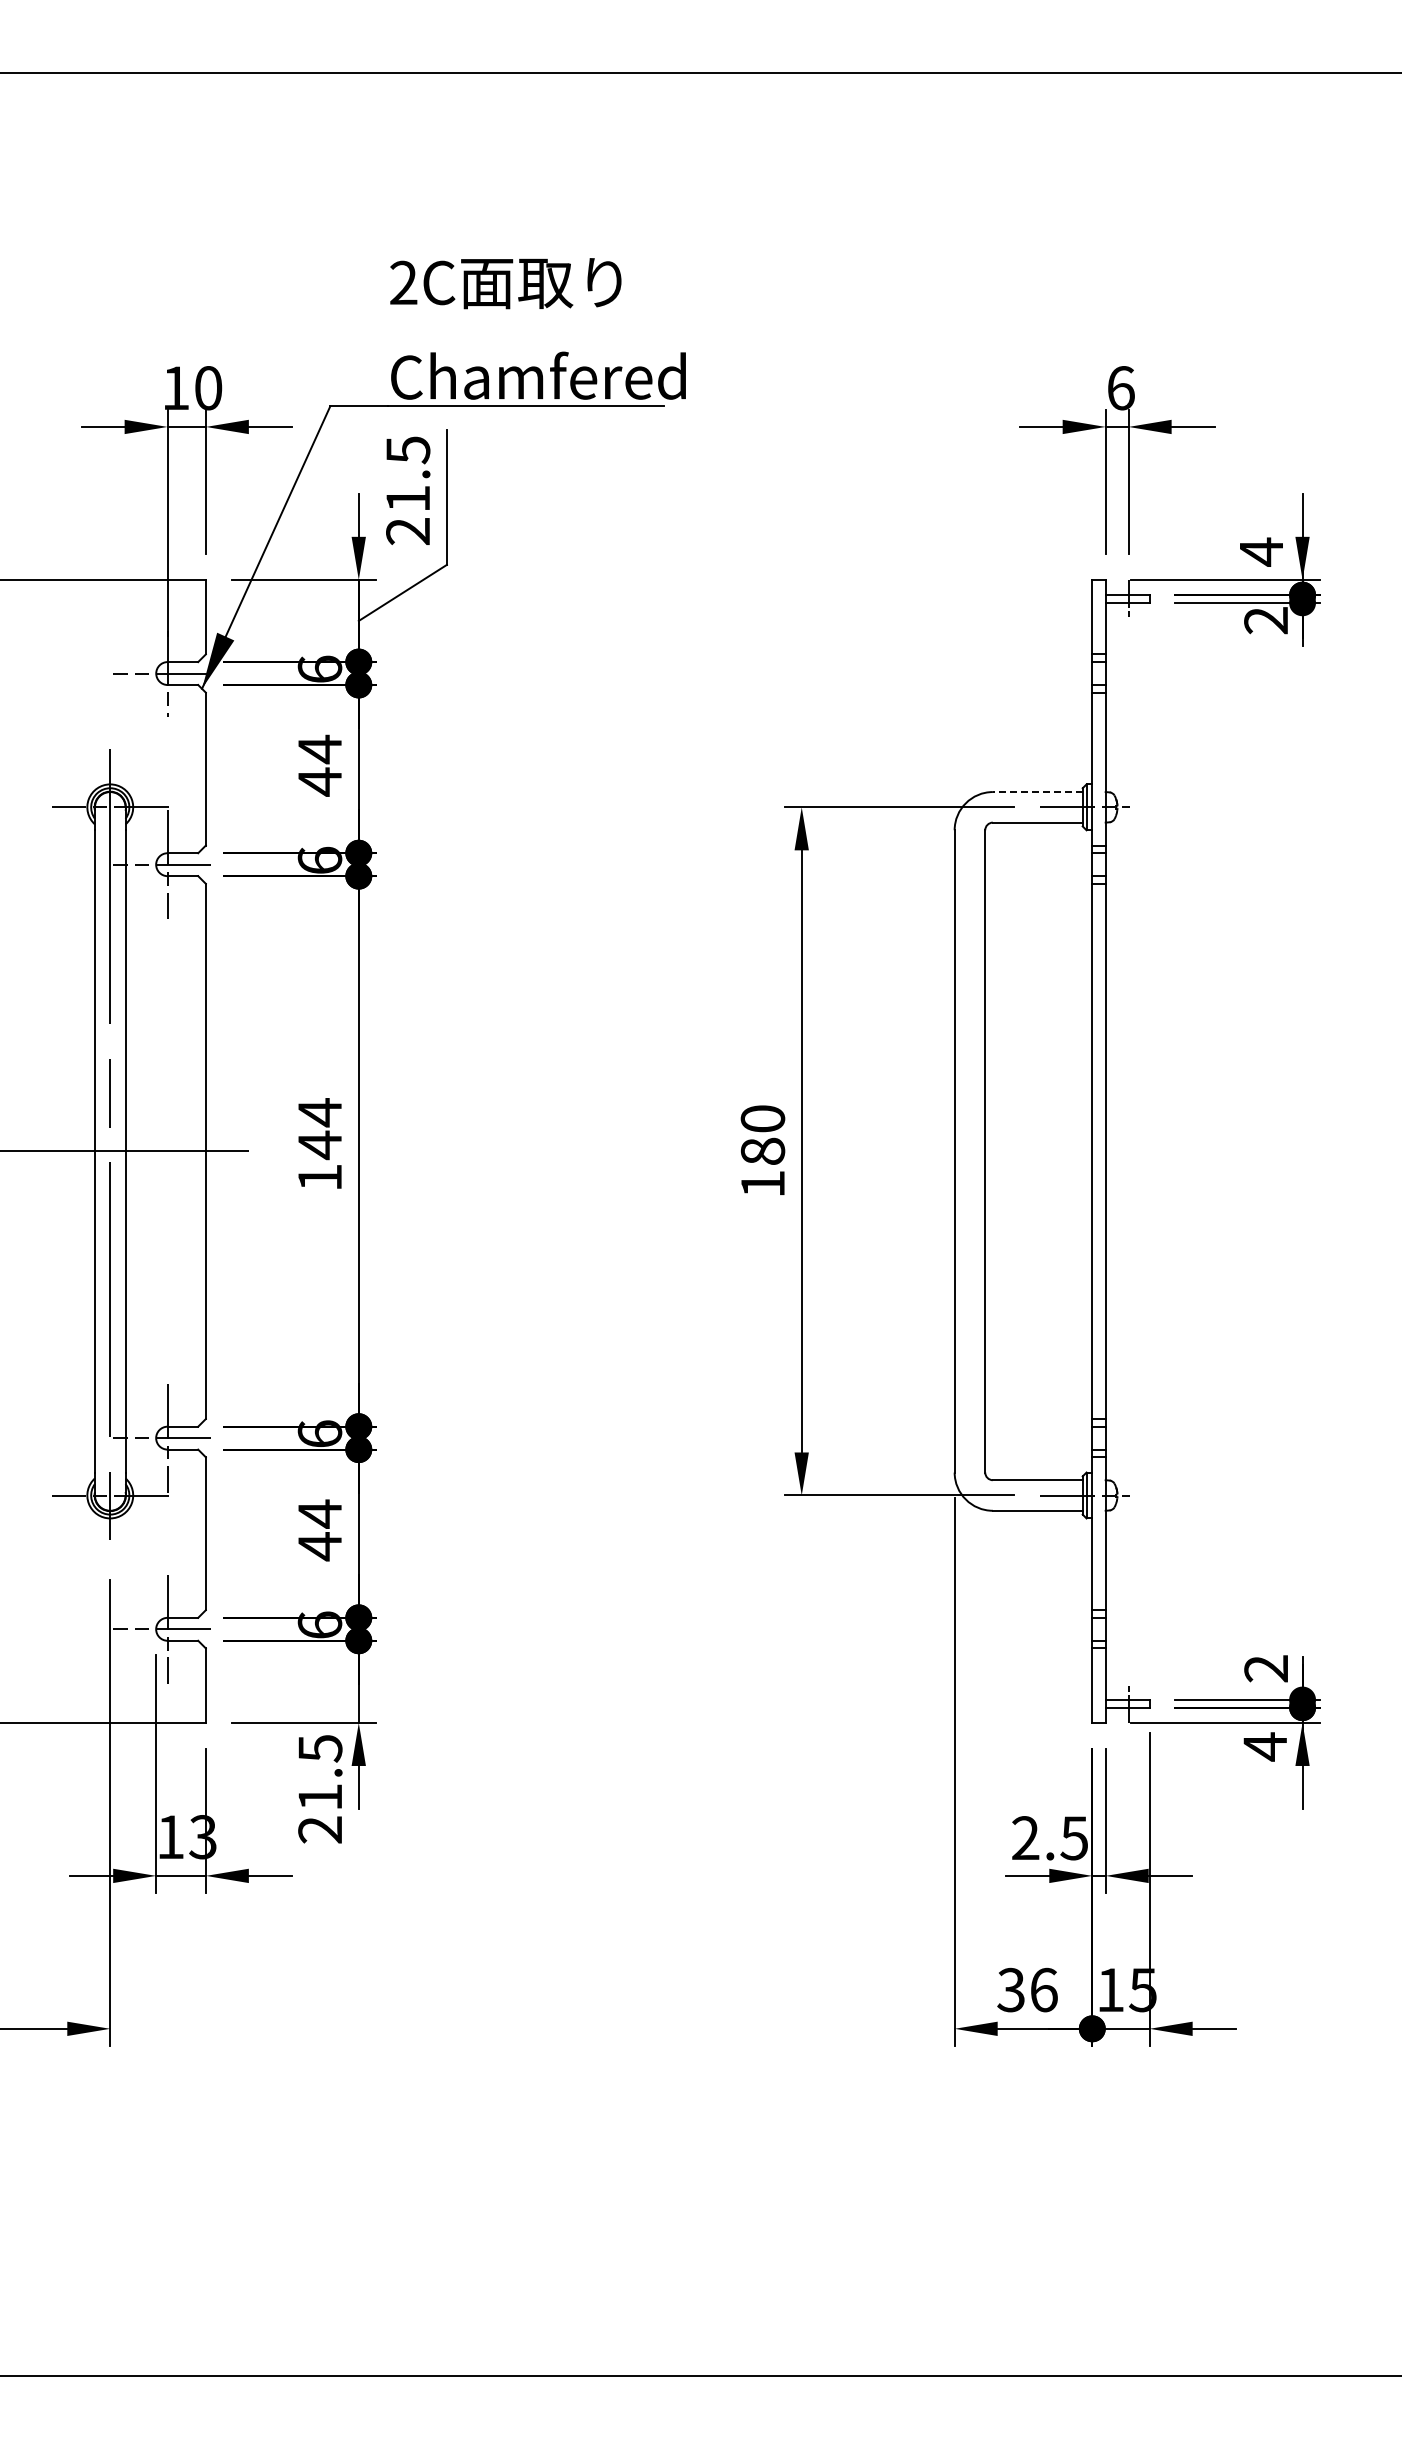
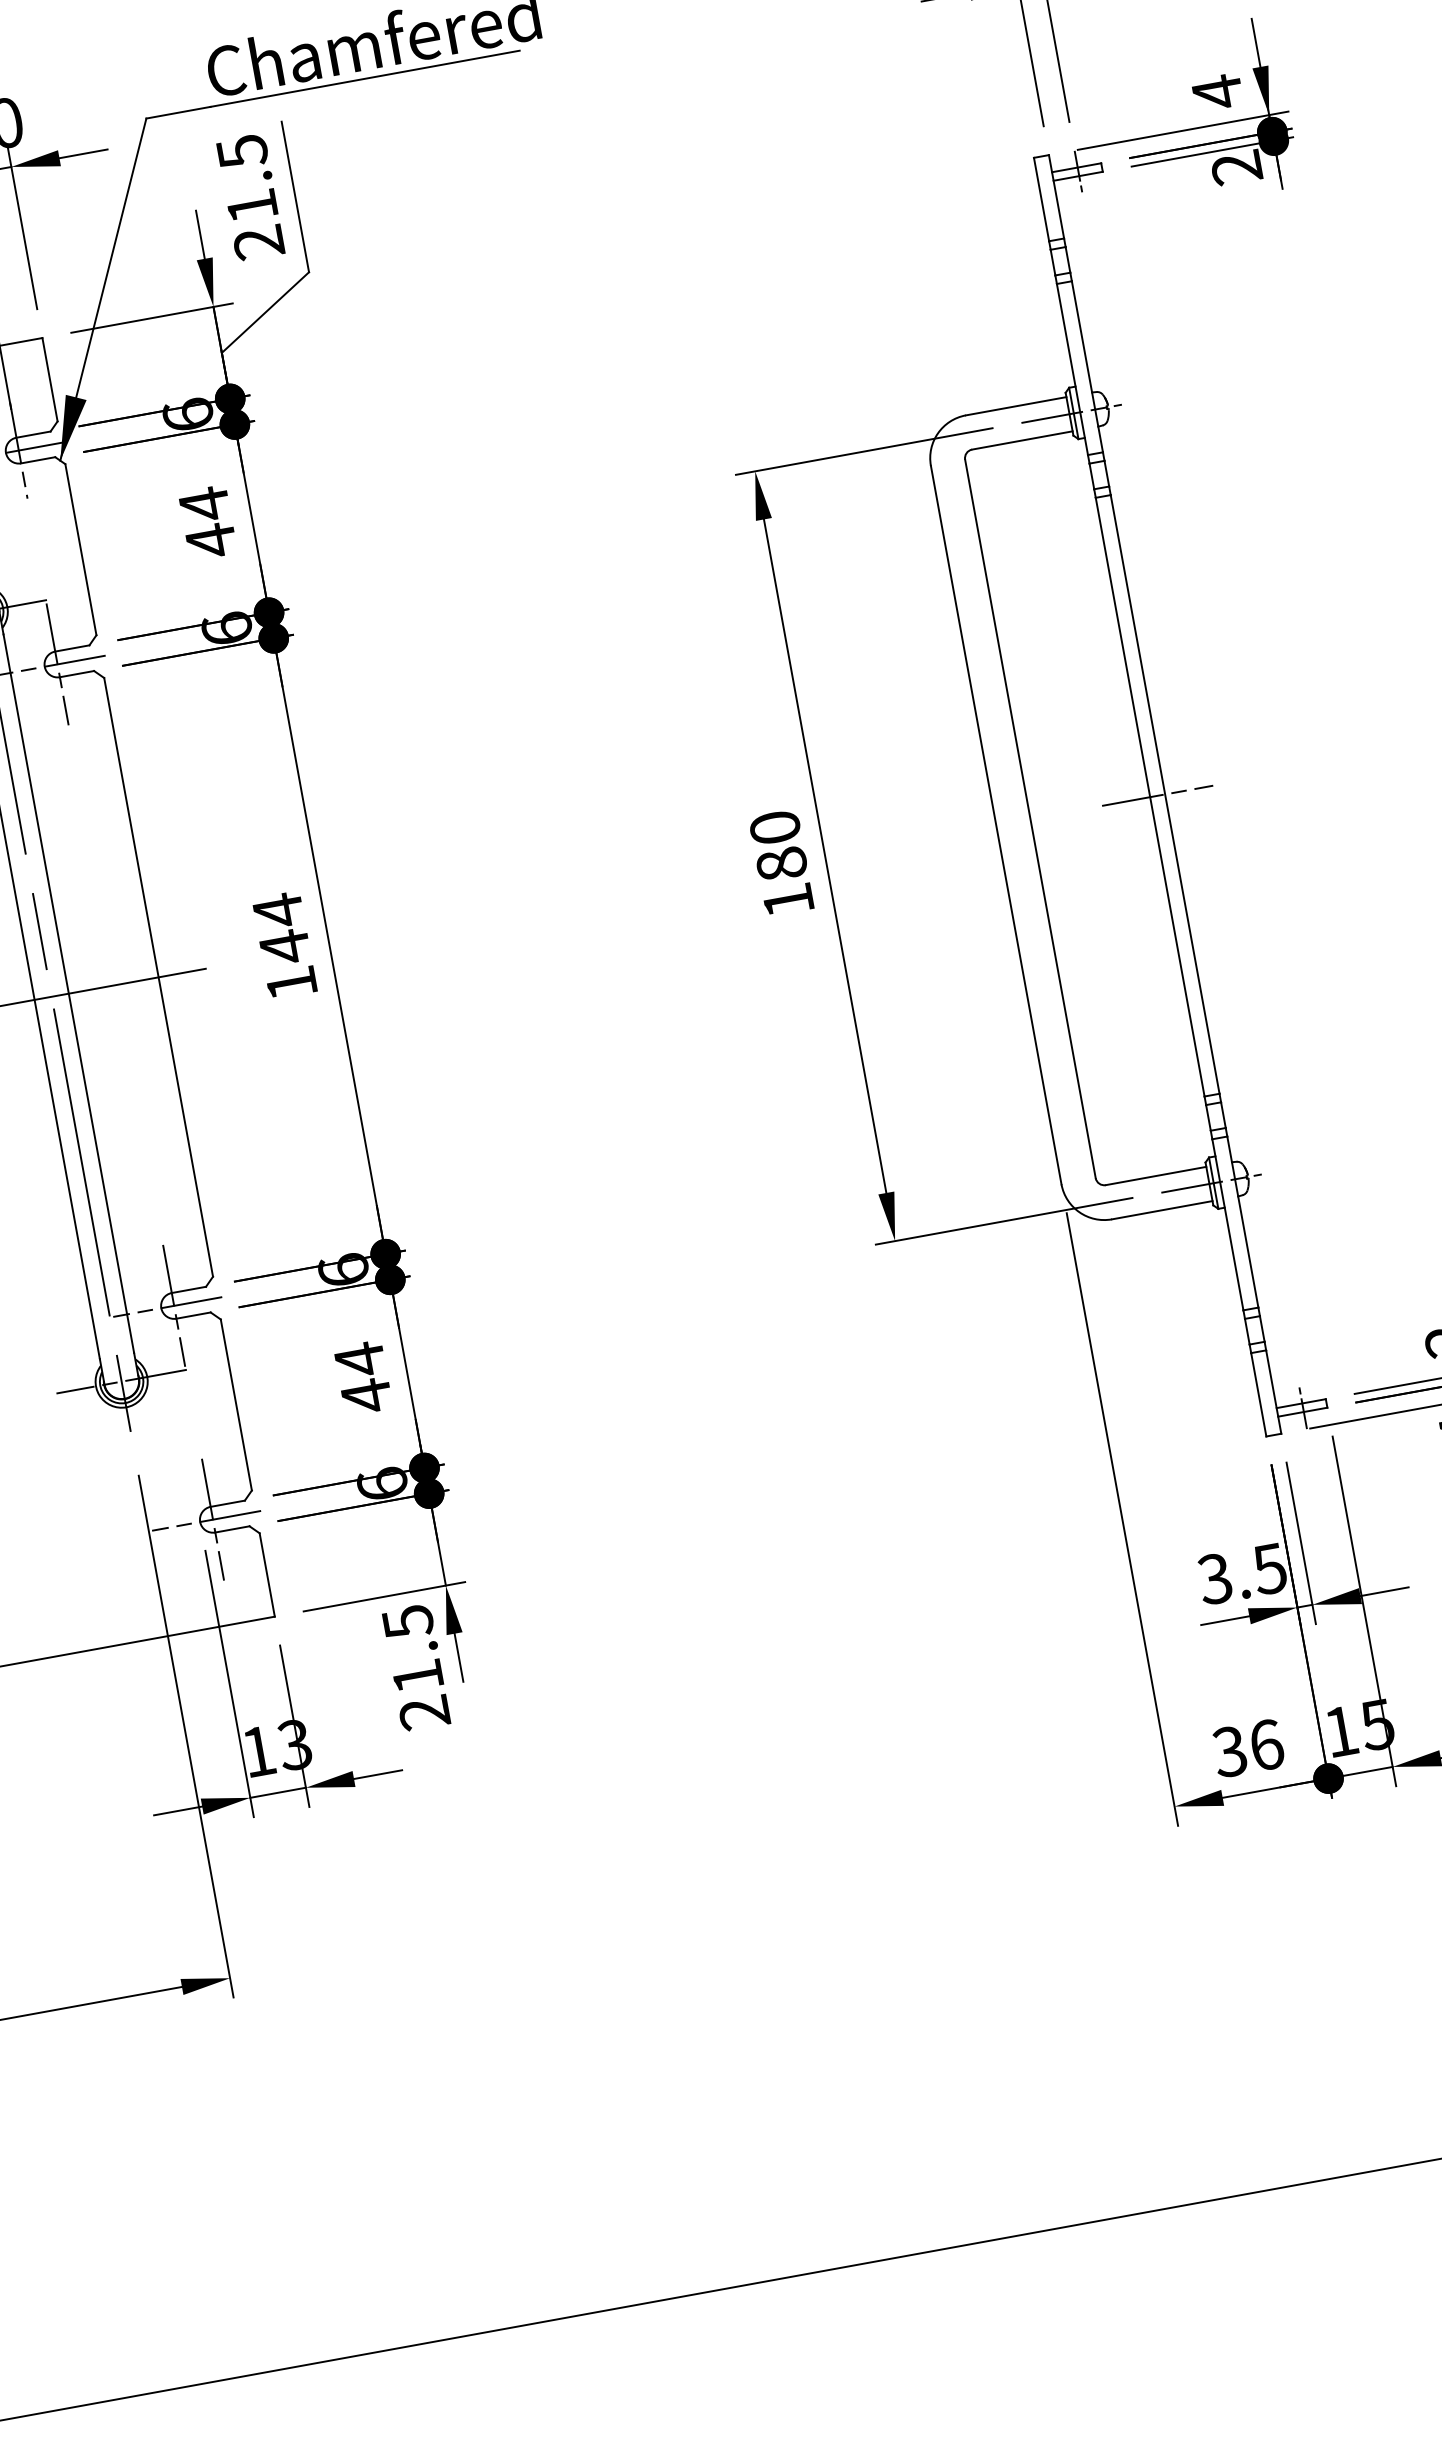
line: (1037, 792) -> (1015, 406), dashed -> solid
line: (1098, 1151) -> (1157, 795), added
text: (1025, 1838) -> (1215, 1579), 2.5 -> 3.5

